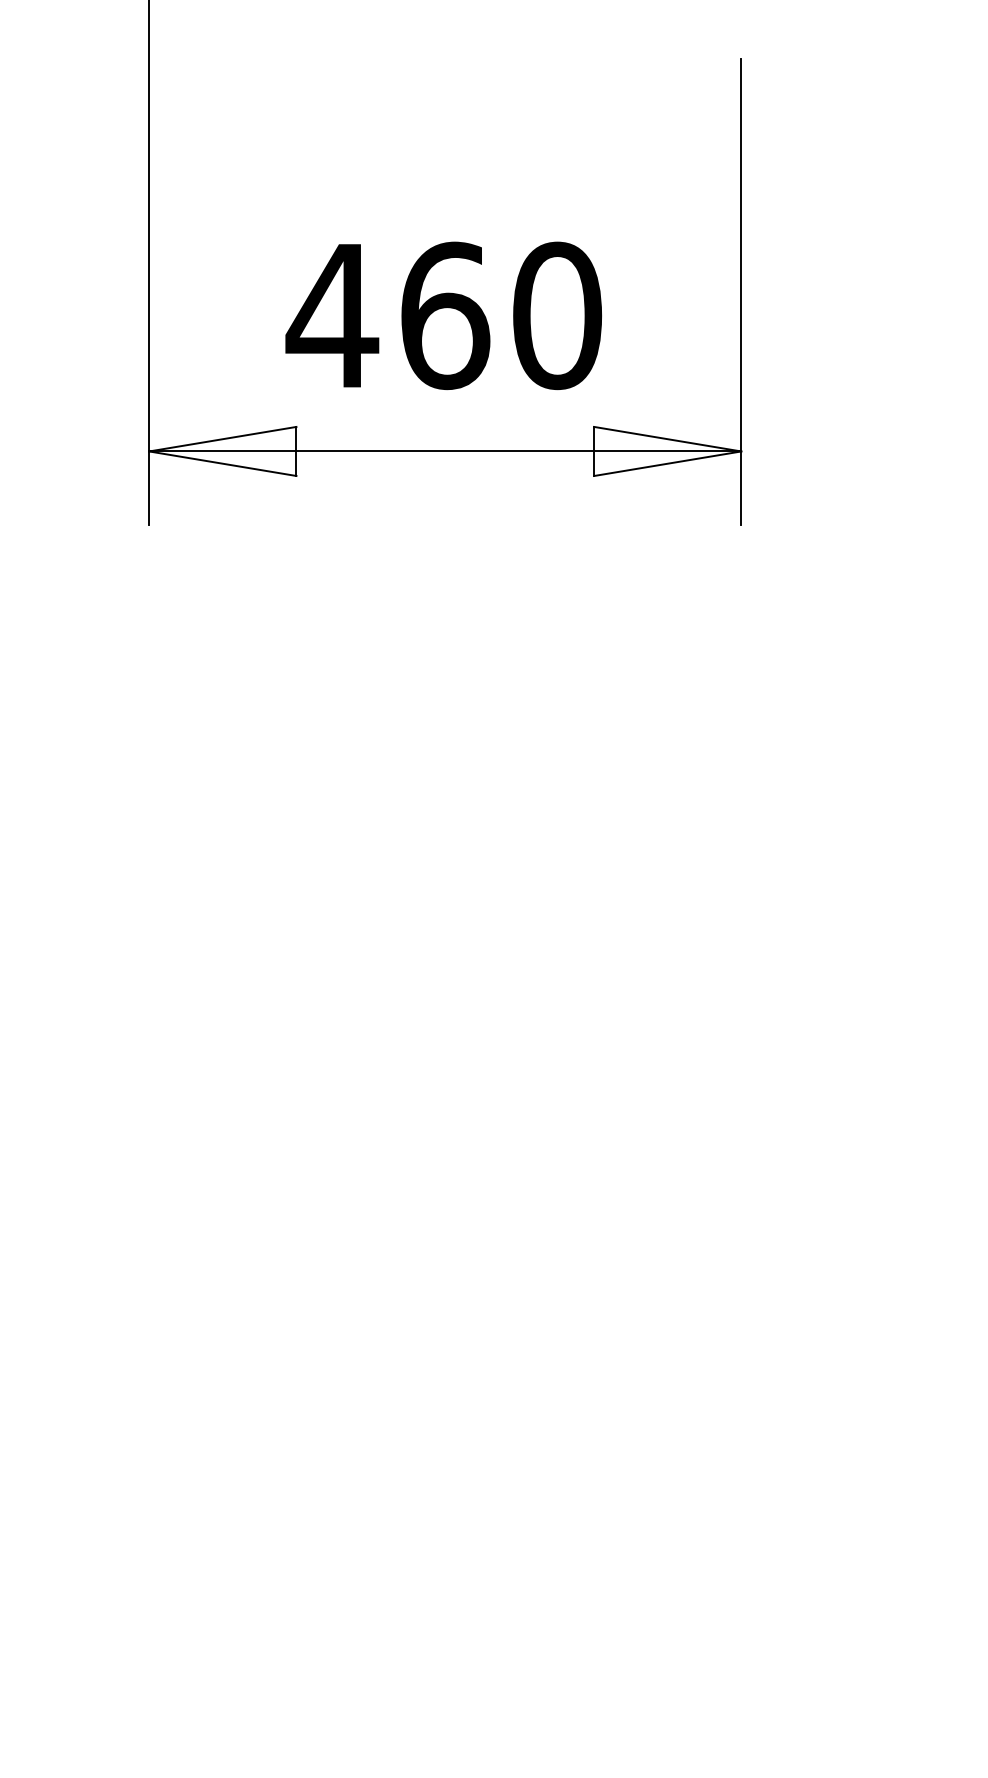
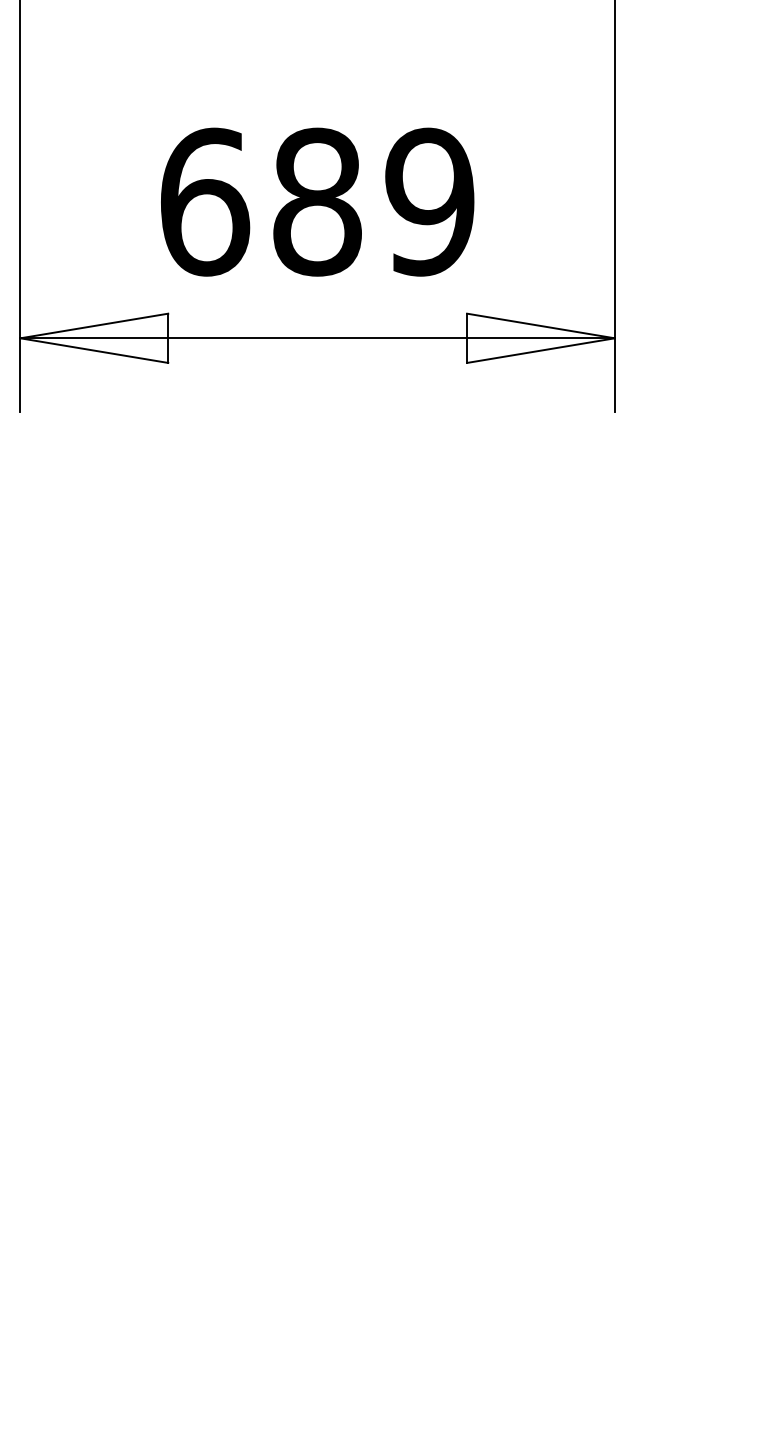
text: (443, 315) -> (315, 201), 460 -> 689

